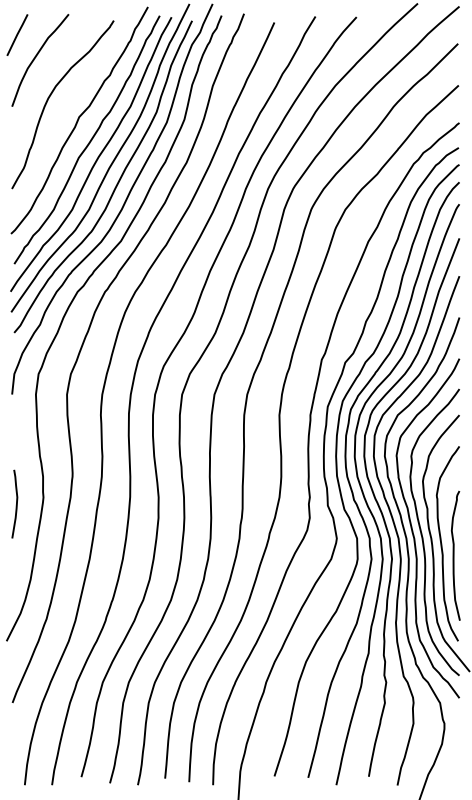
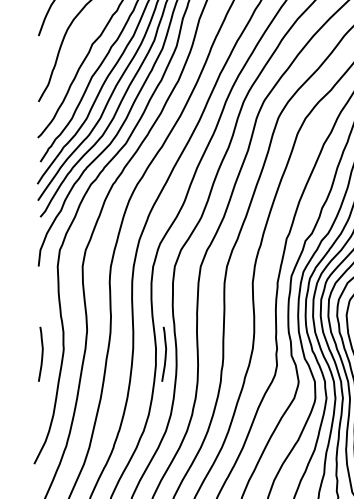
curve: (170, 503) -> (165, 353), added

